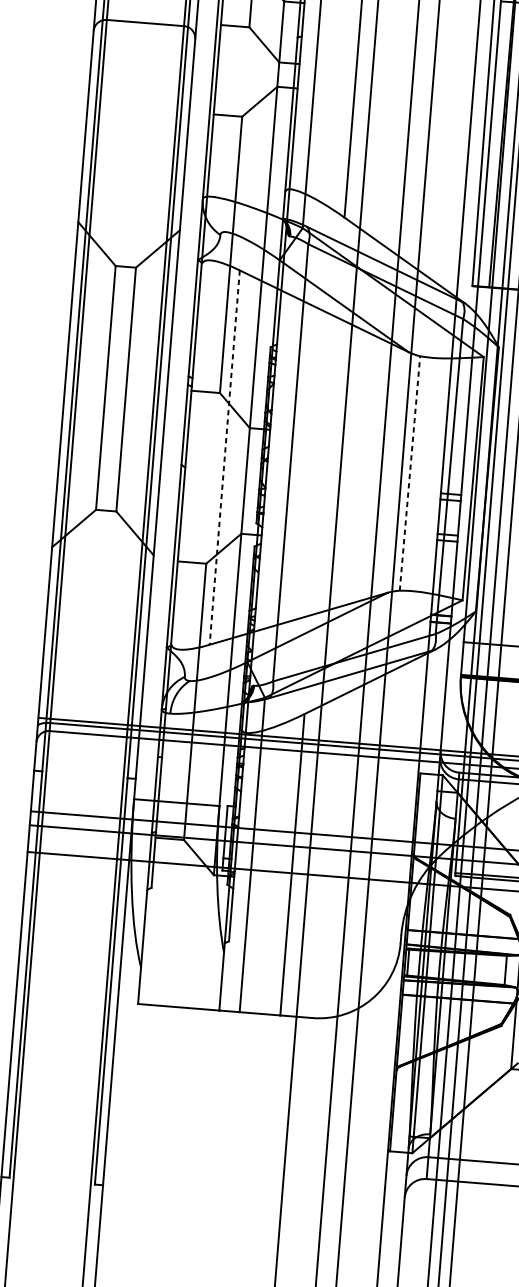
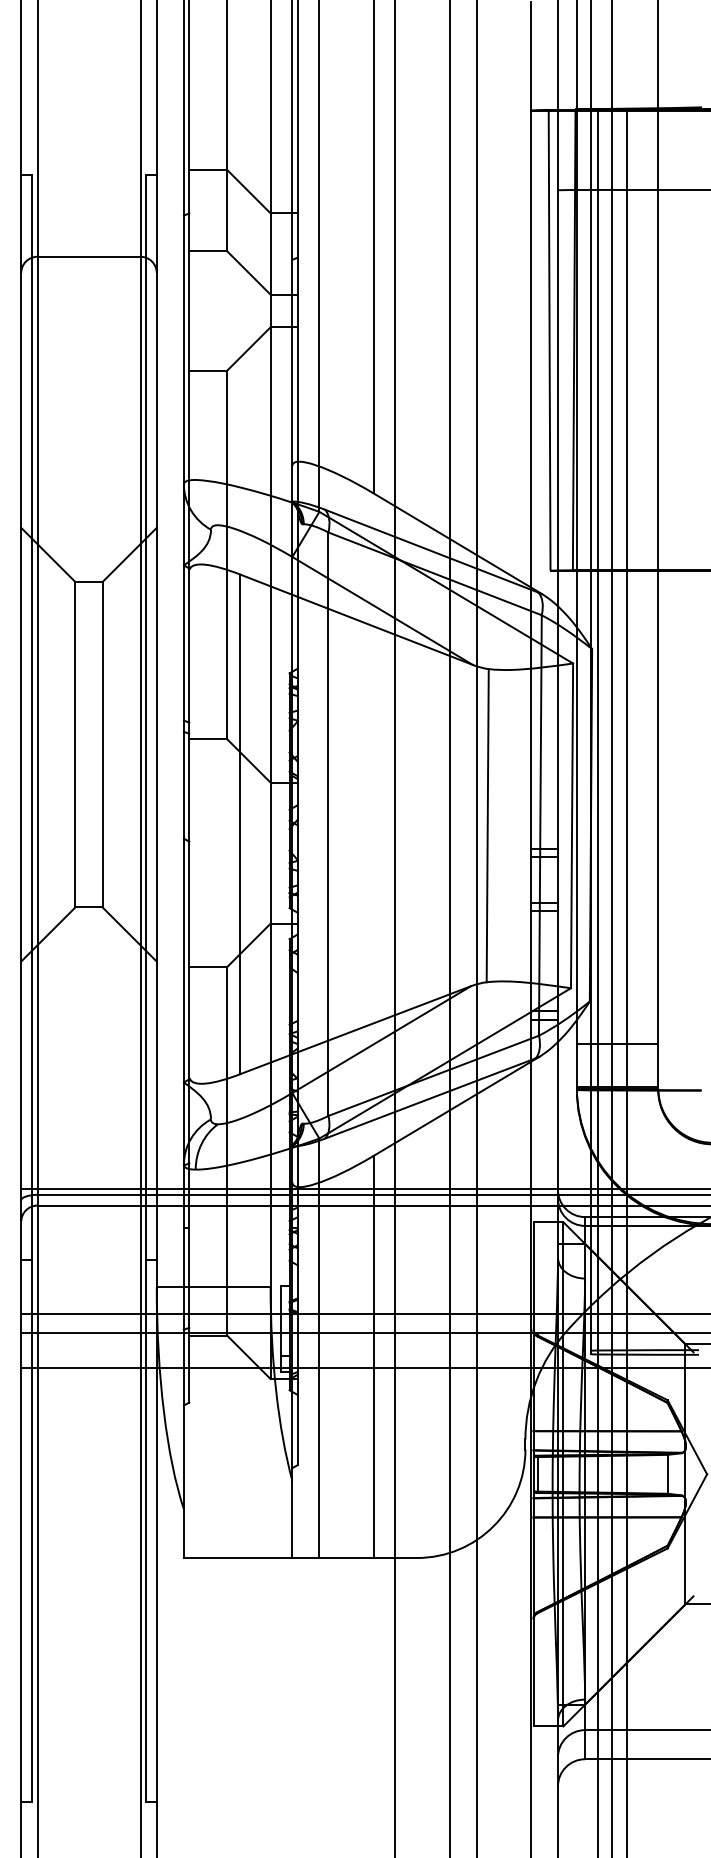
line: (224, 457) -> (240, 824), dashed -> solid
line: (409, 473) -> (487, 825), dashed -> solid

